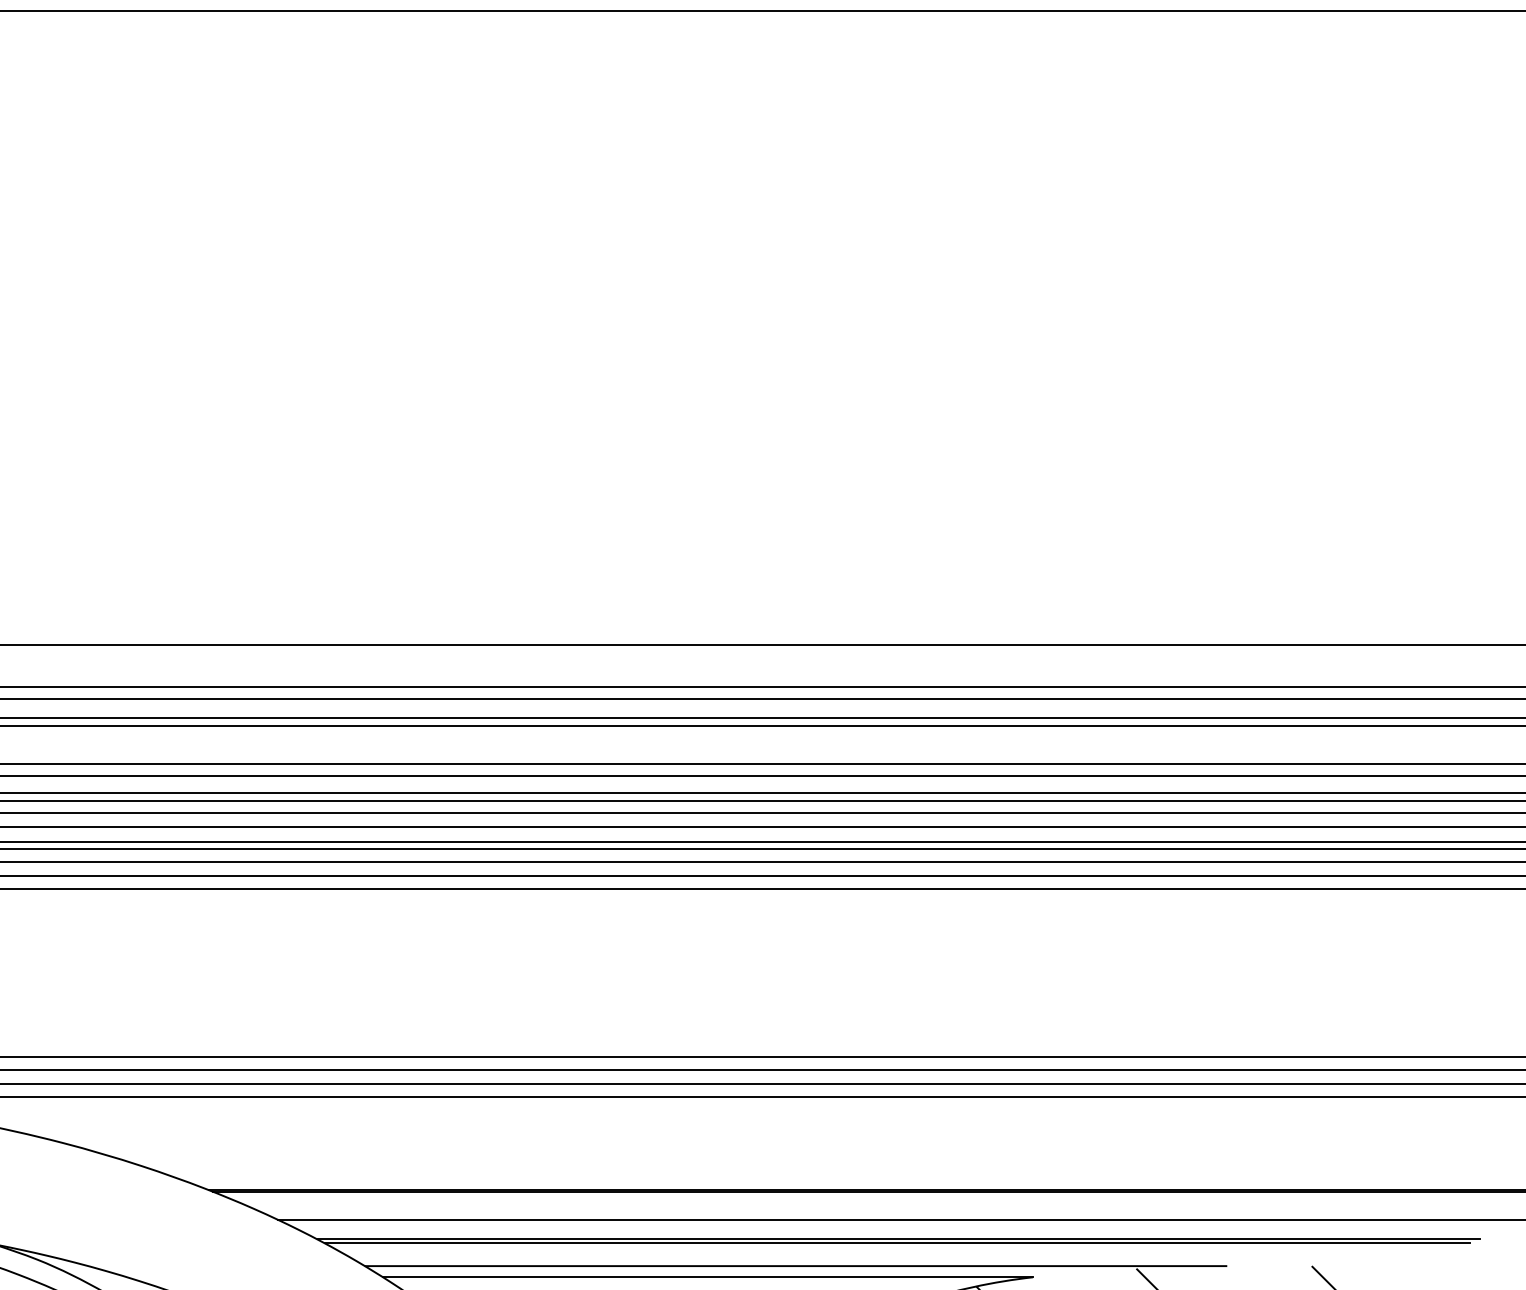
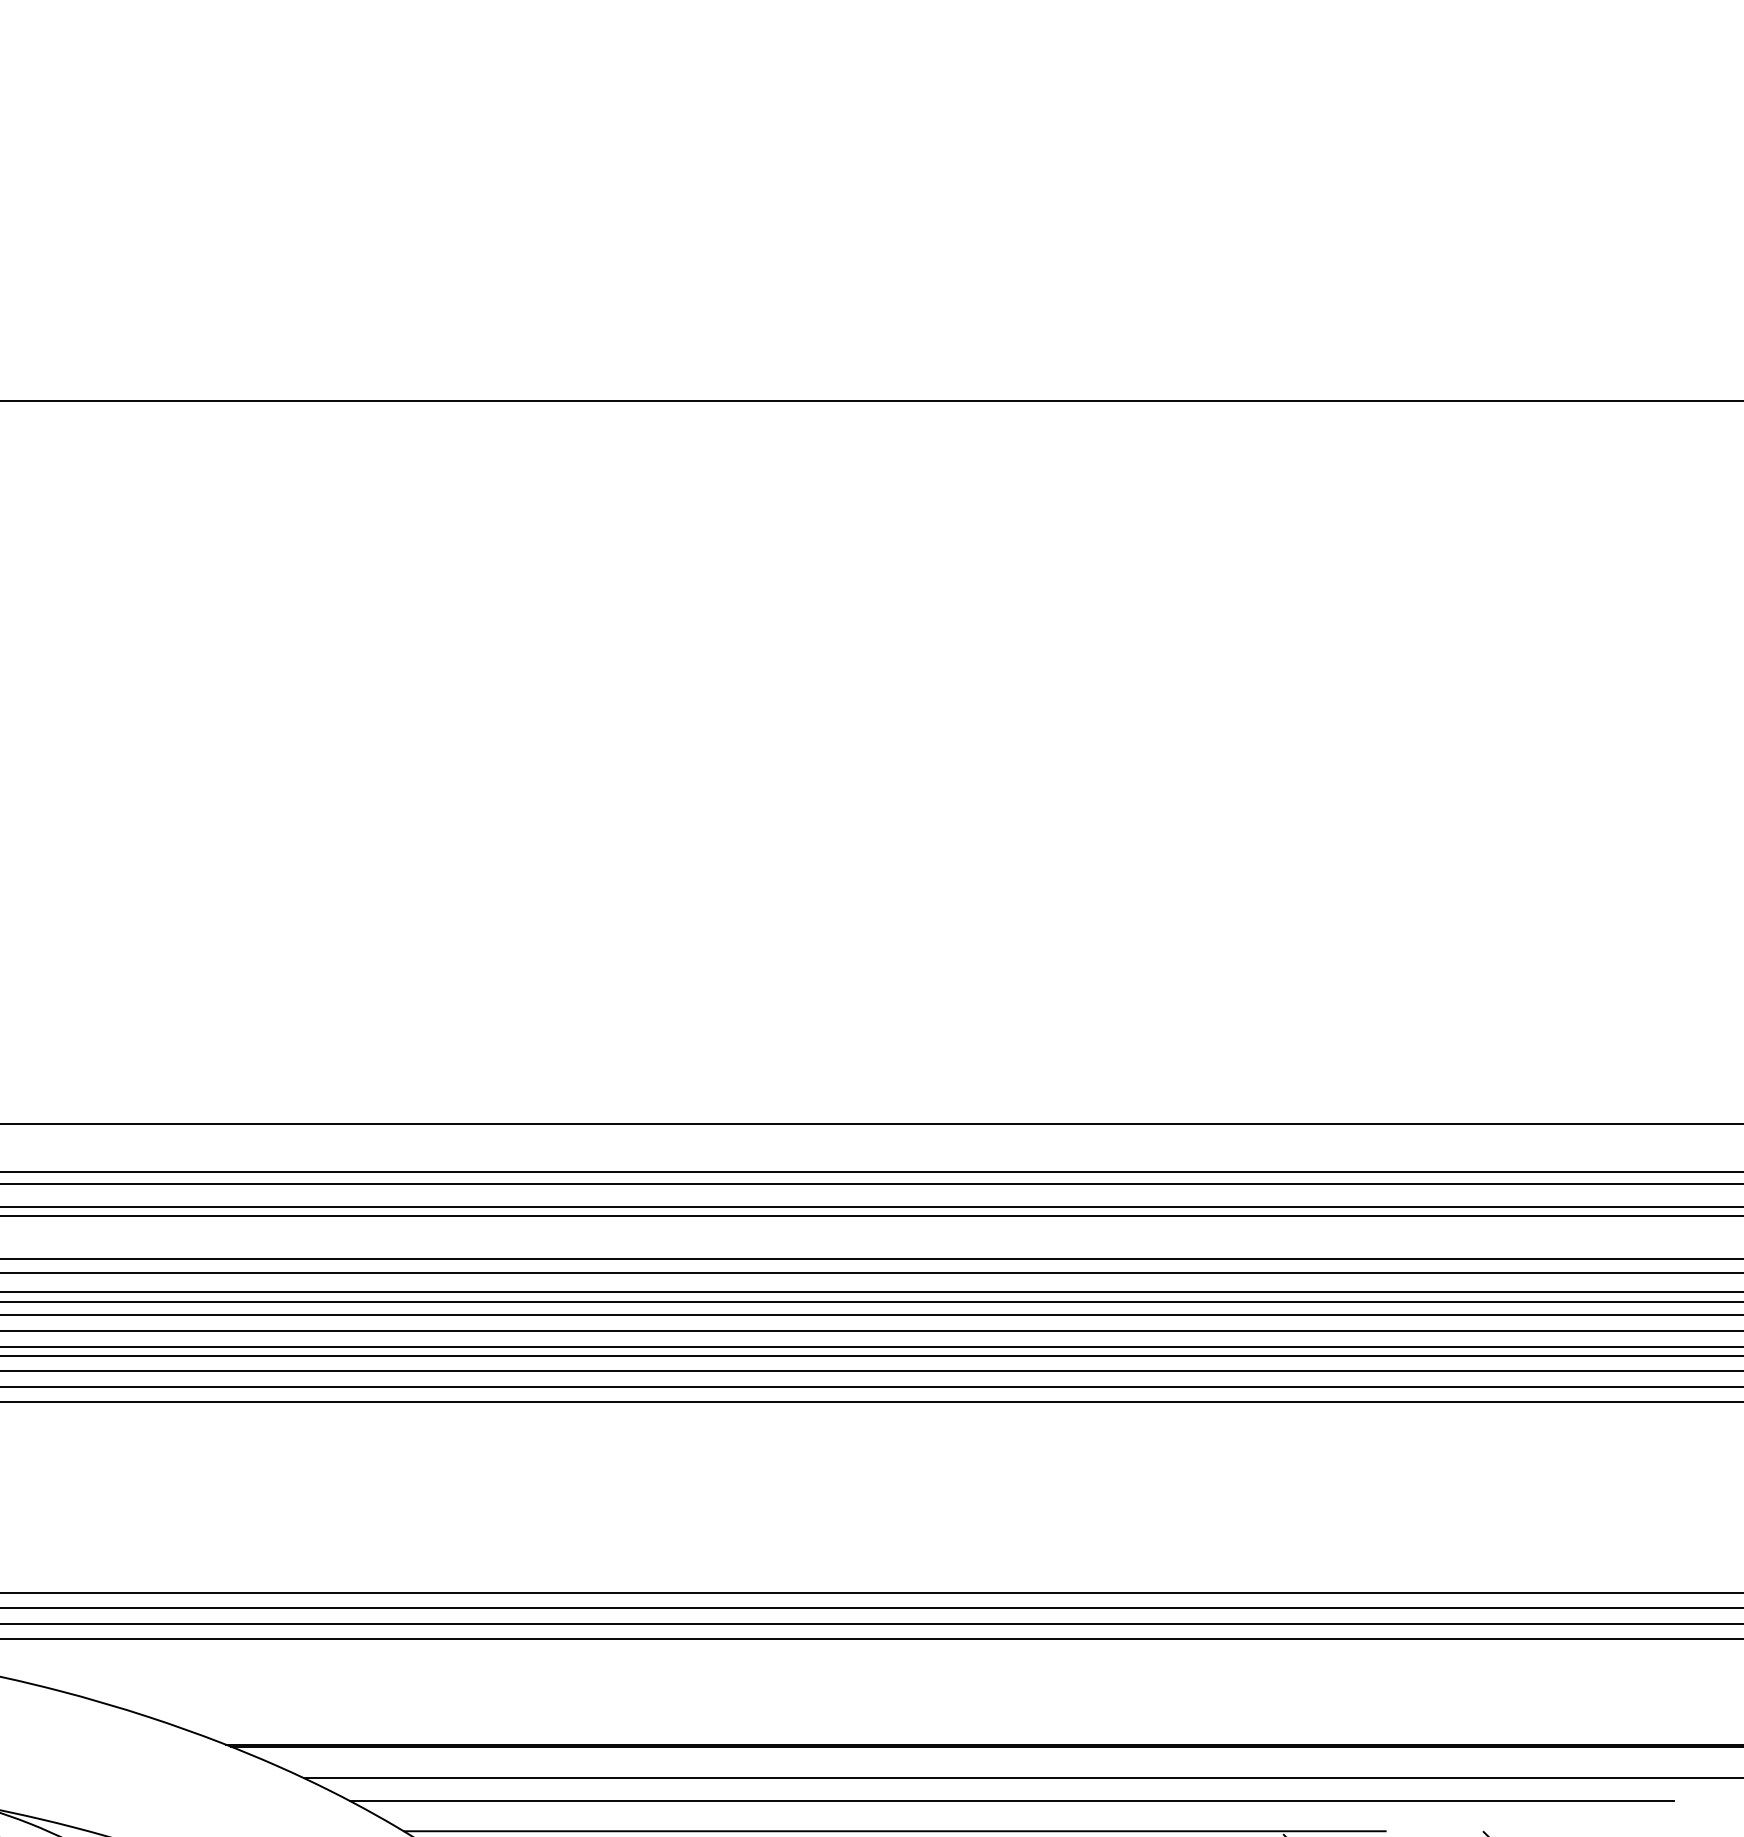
line: (897, 1243) -> (1010, 1805), removed

